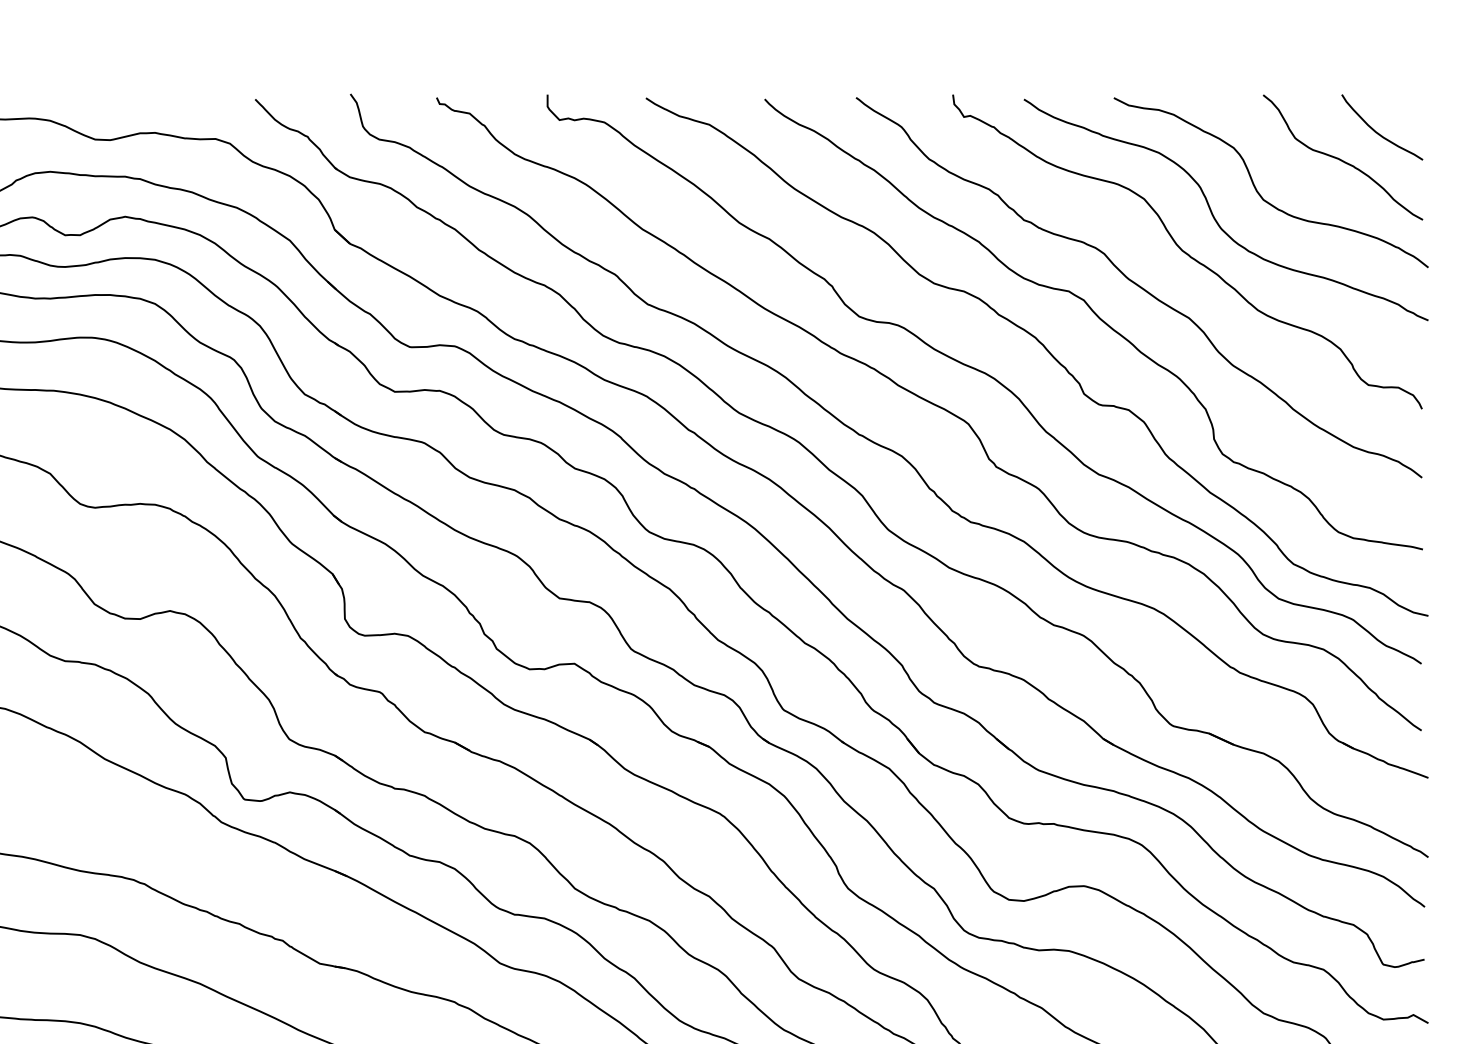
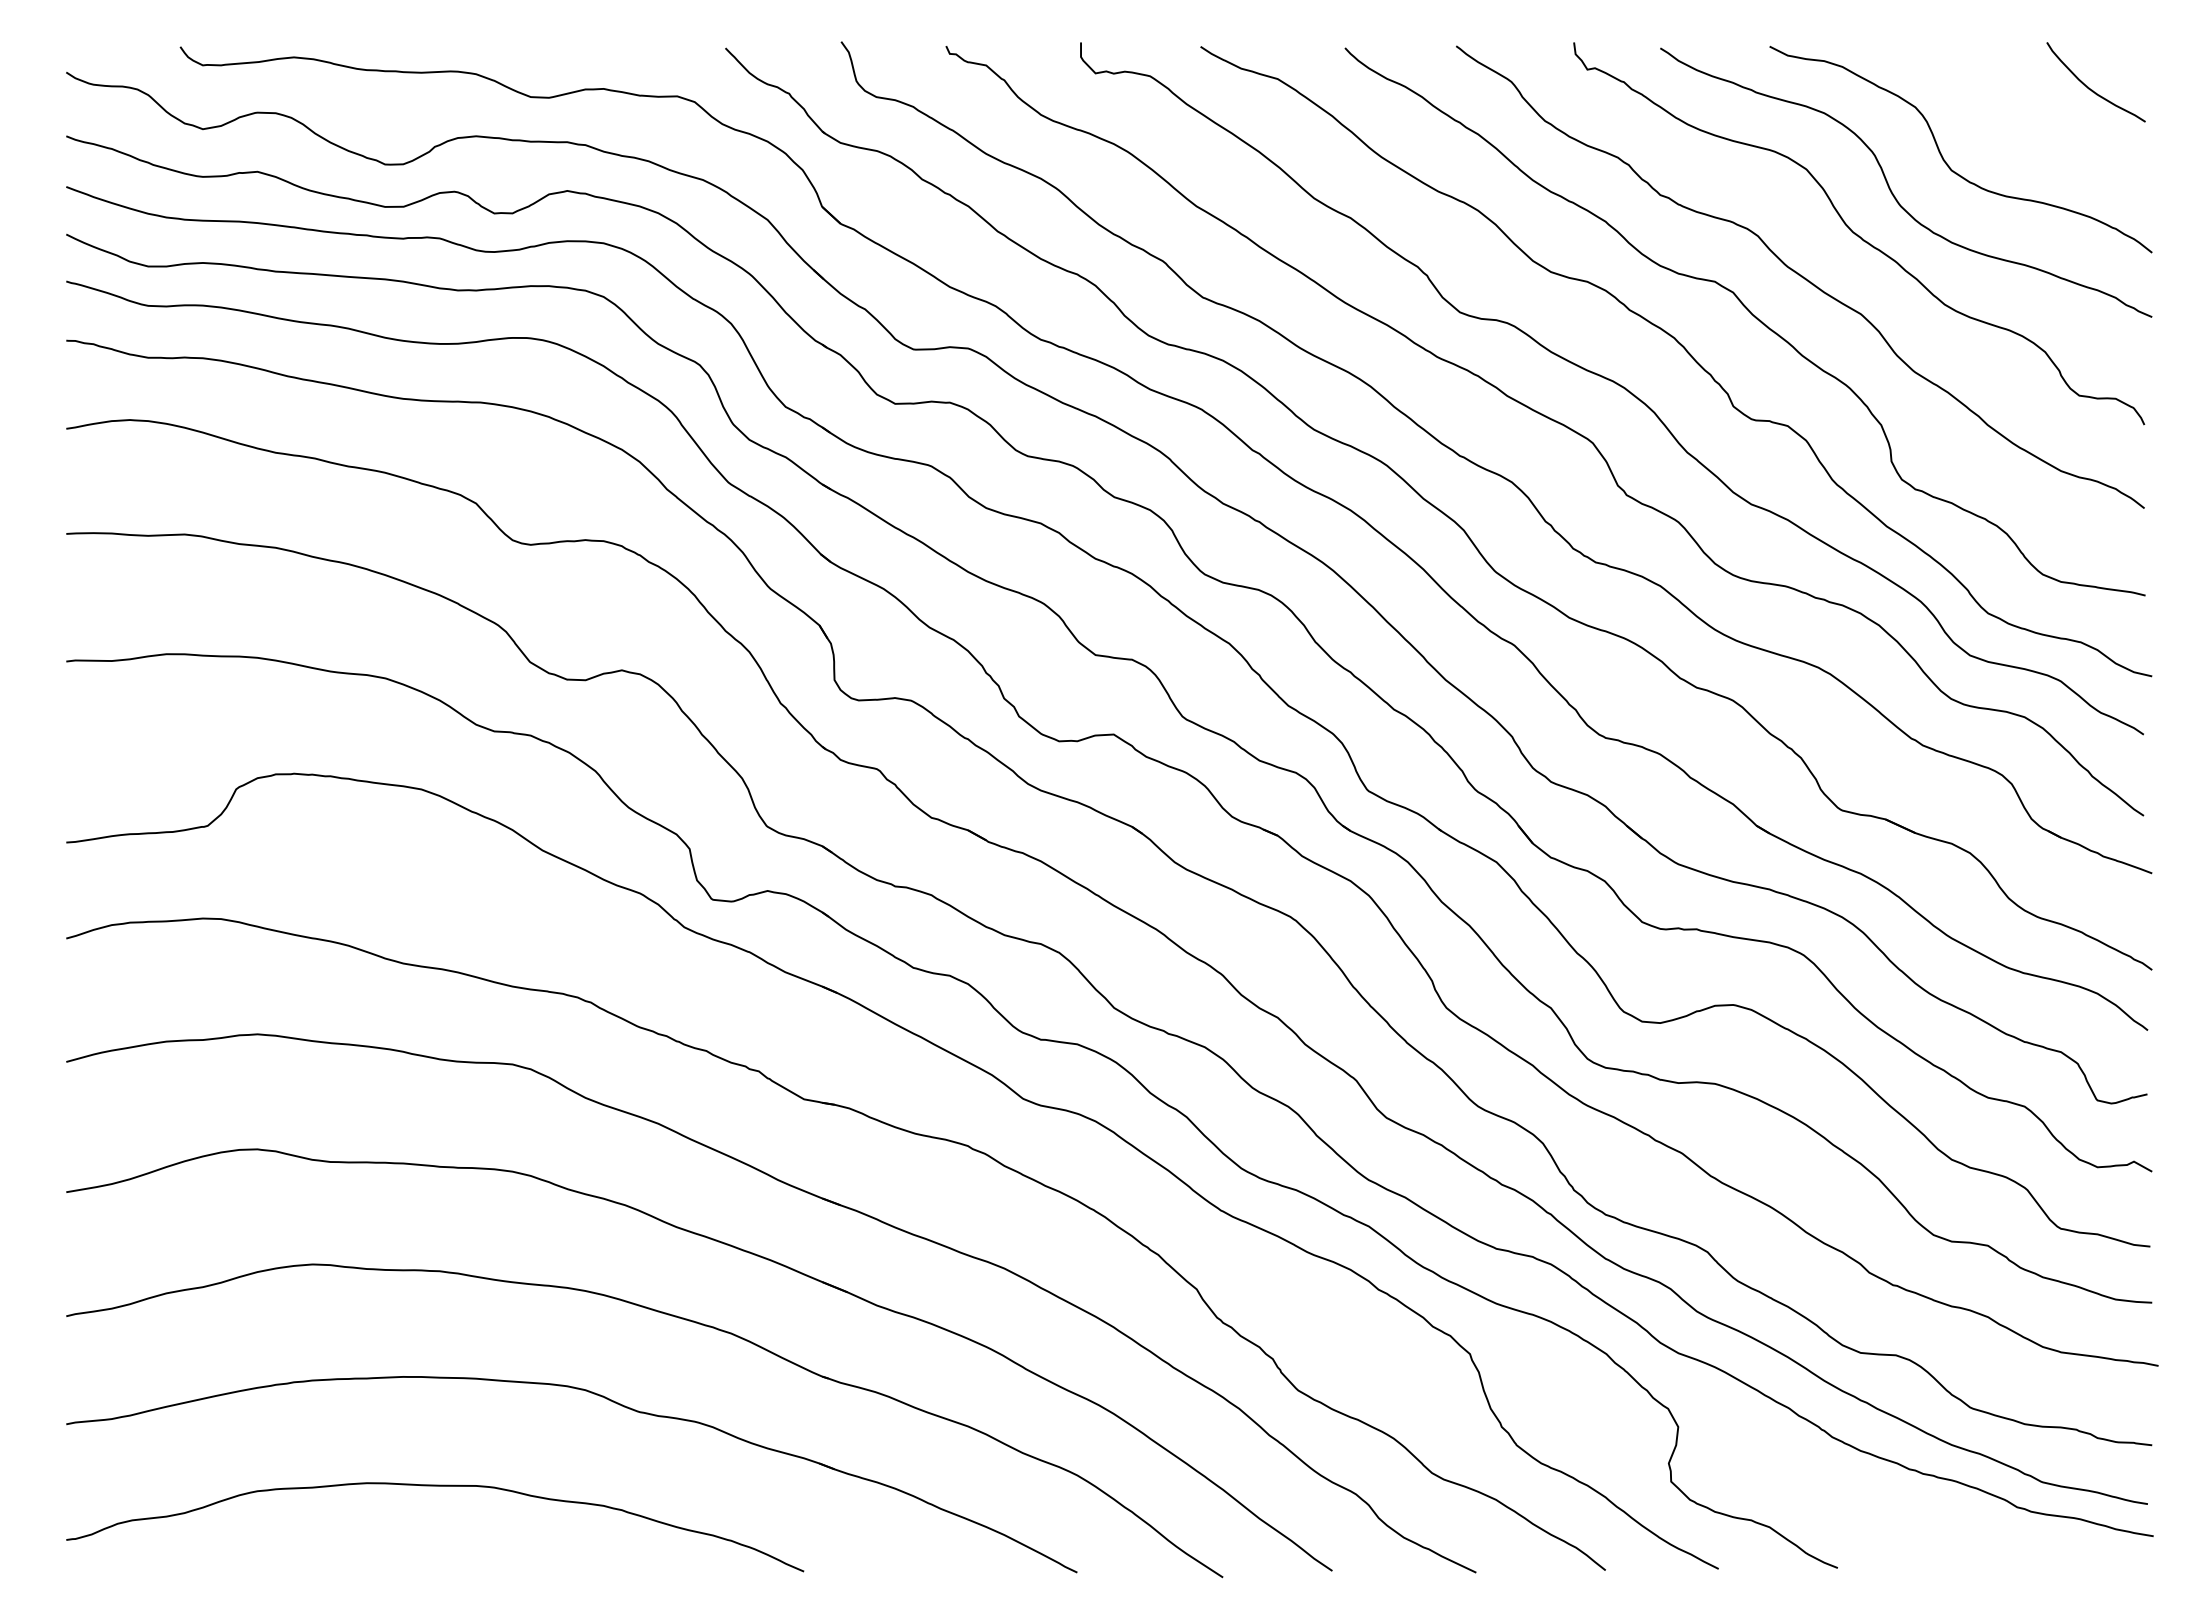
curve: (1340, 158) -> (2045, 120), removed

